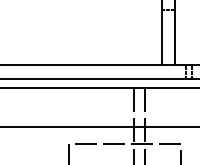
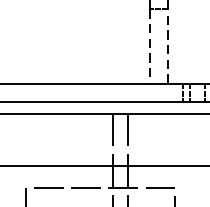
line: (161, 37) -> (149, 46), solid -> dashed
line: (175, 37) -> (168, 46), solid -> dashed

